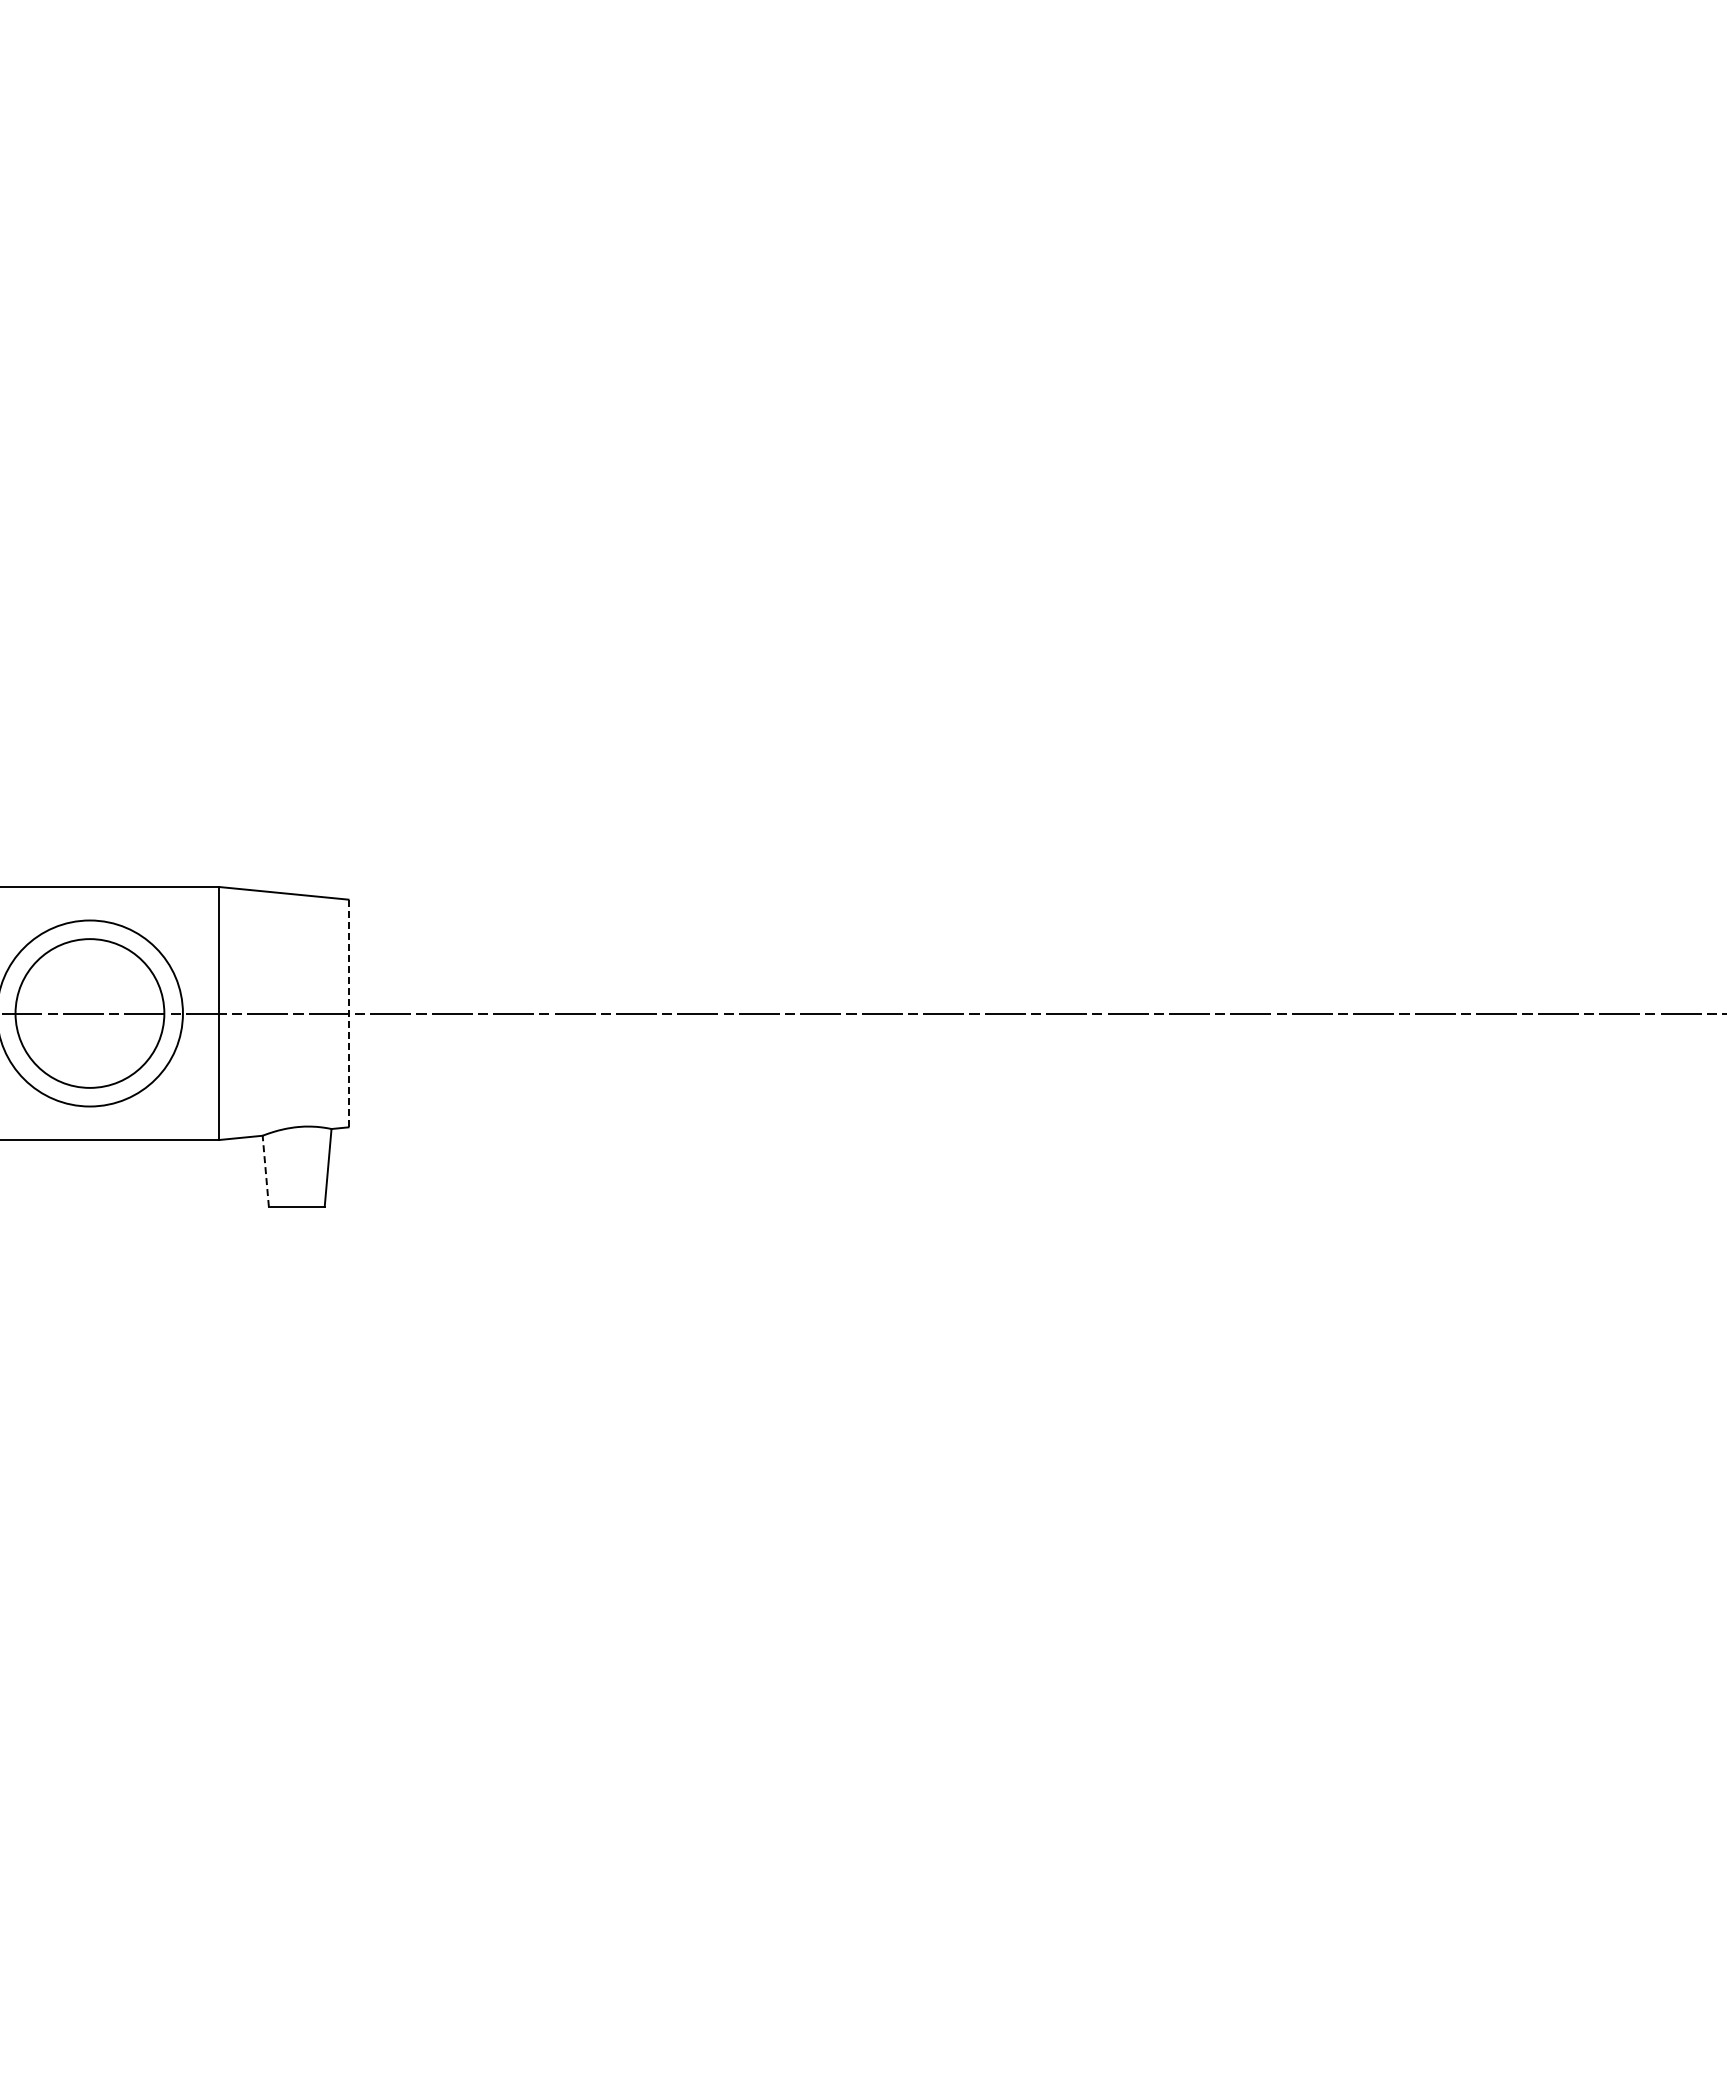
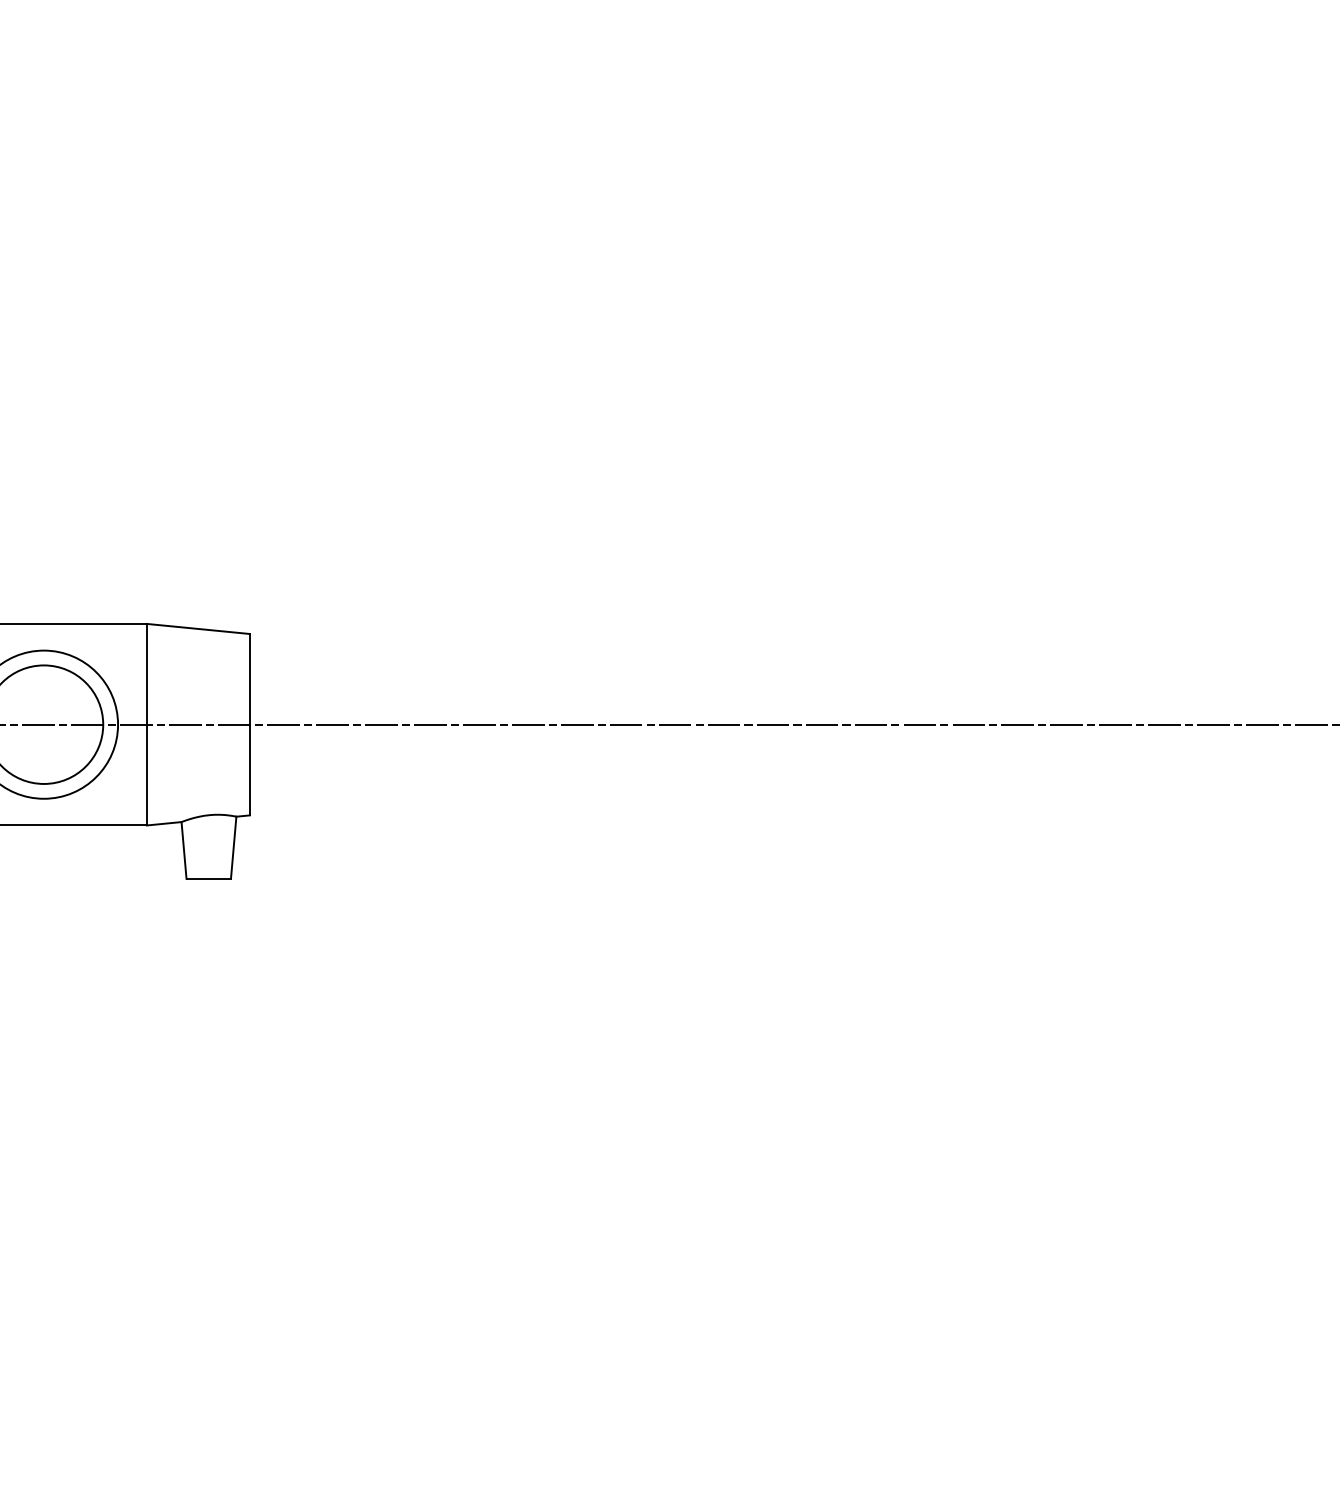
line: (348, 1013) -> (249, 724), dashed -> solid
line: (265, 1171) -> (183, 850), dashed -> solid

